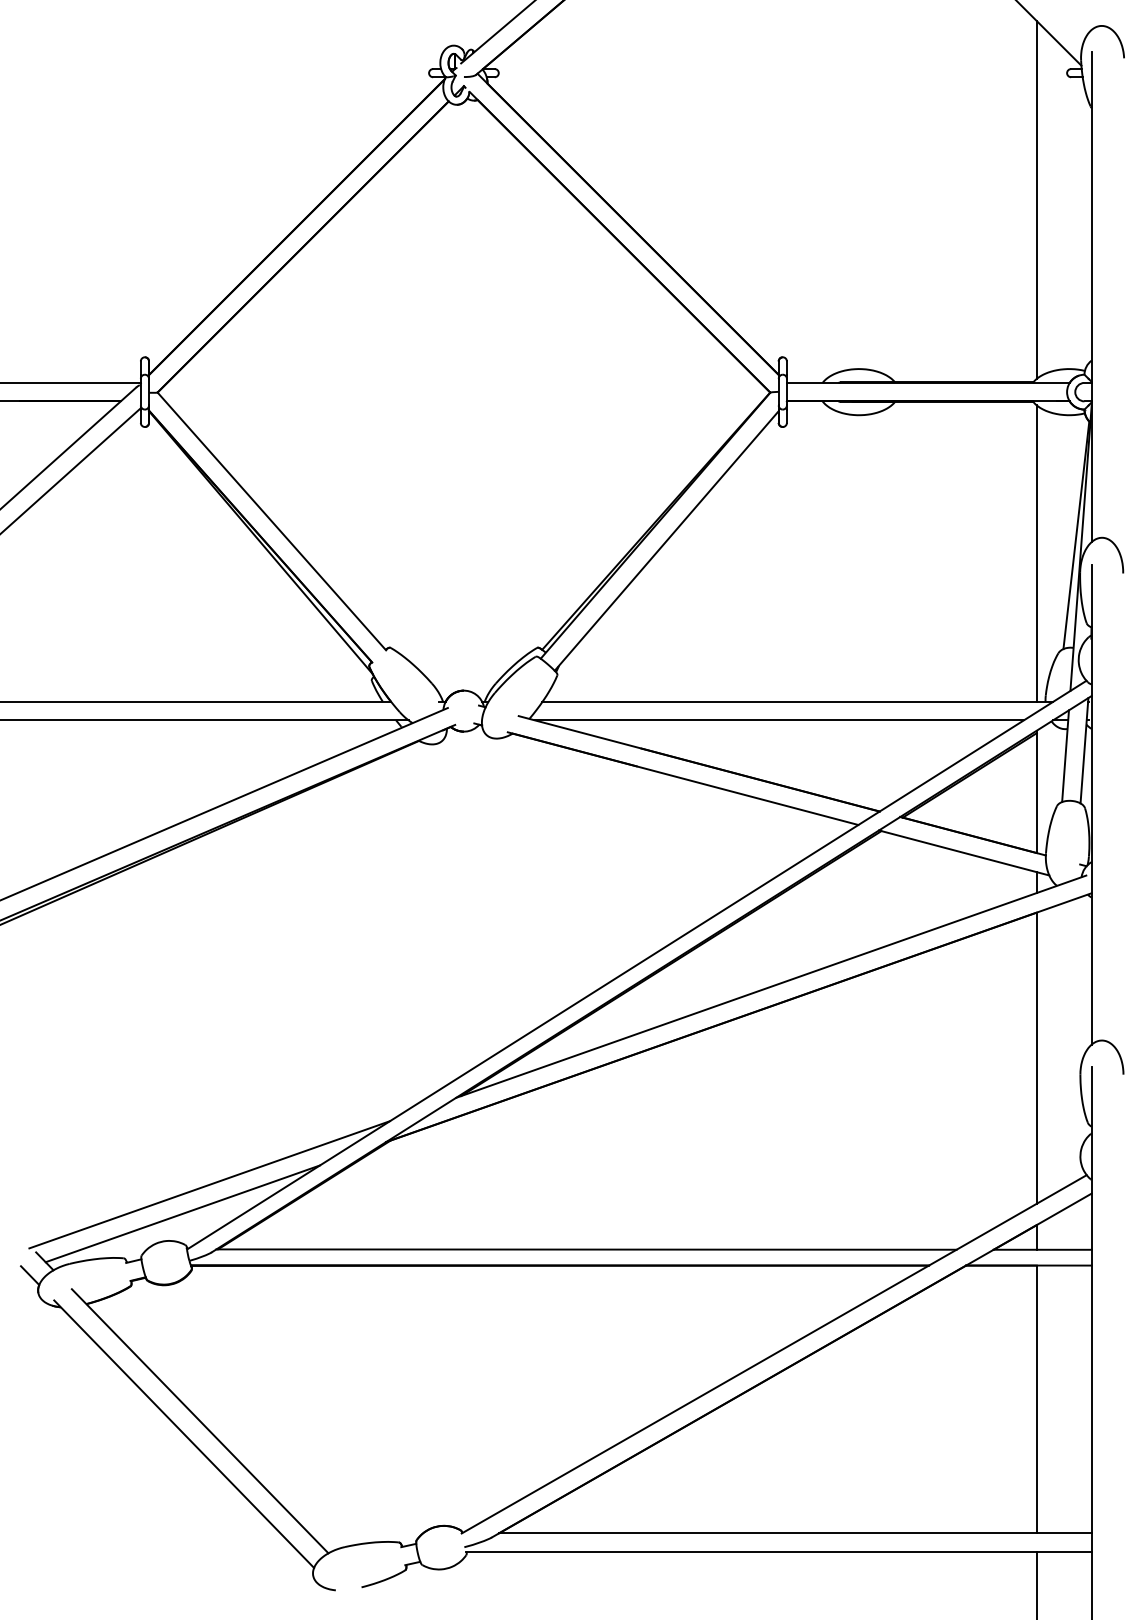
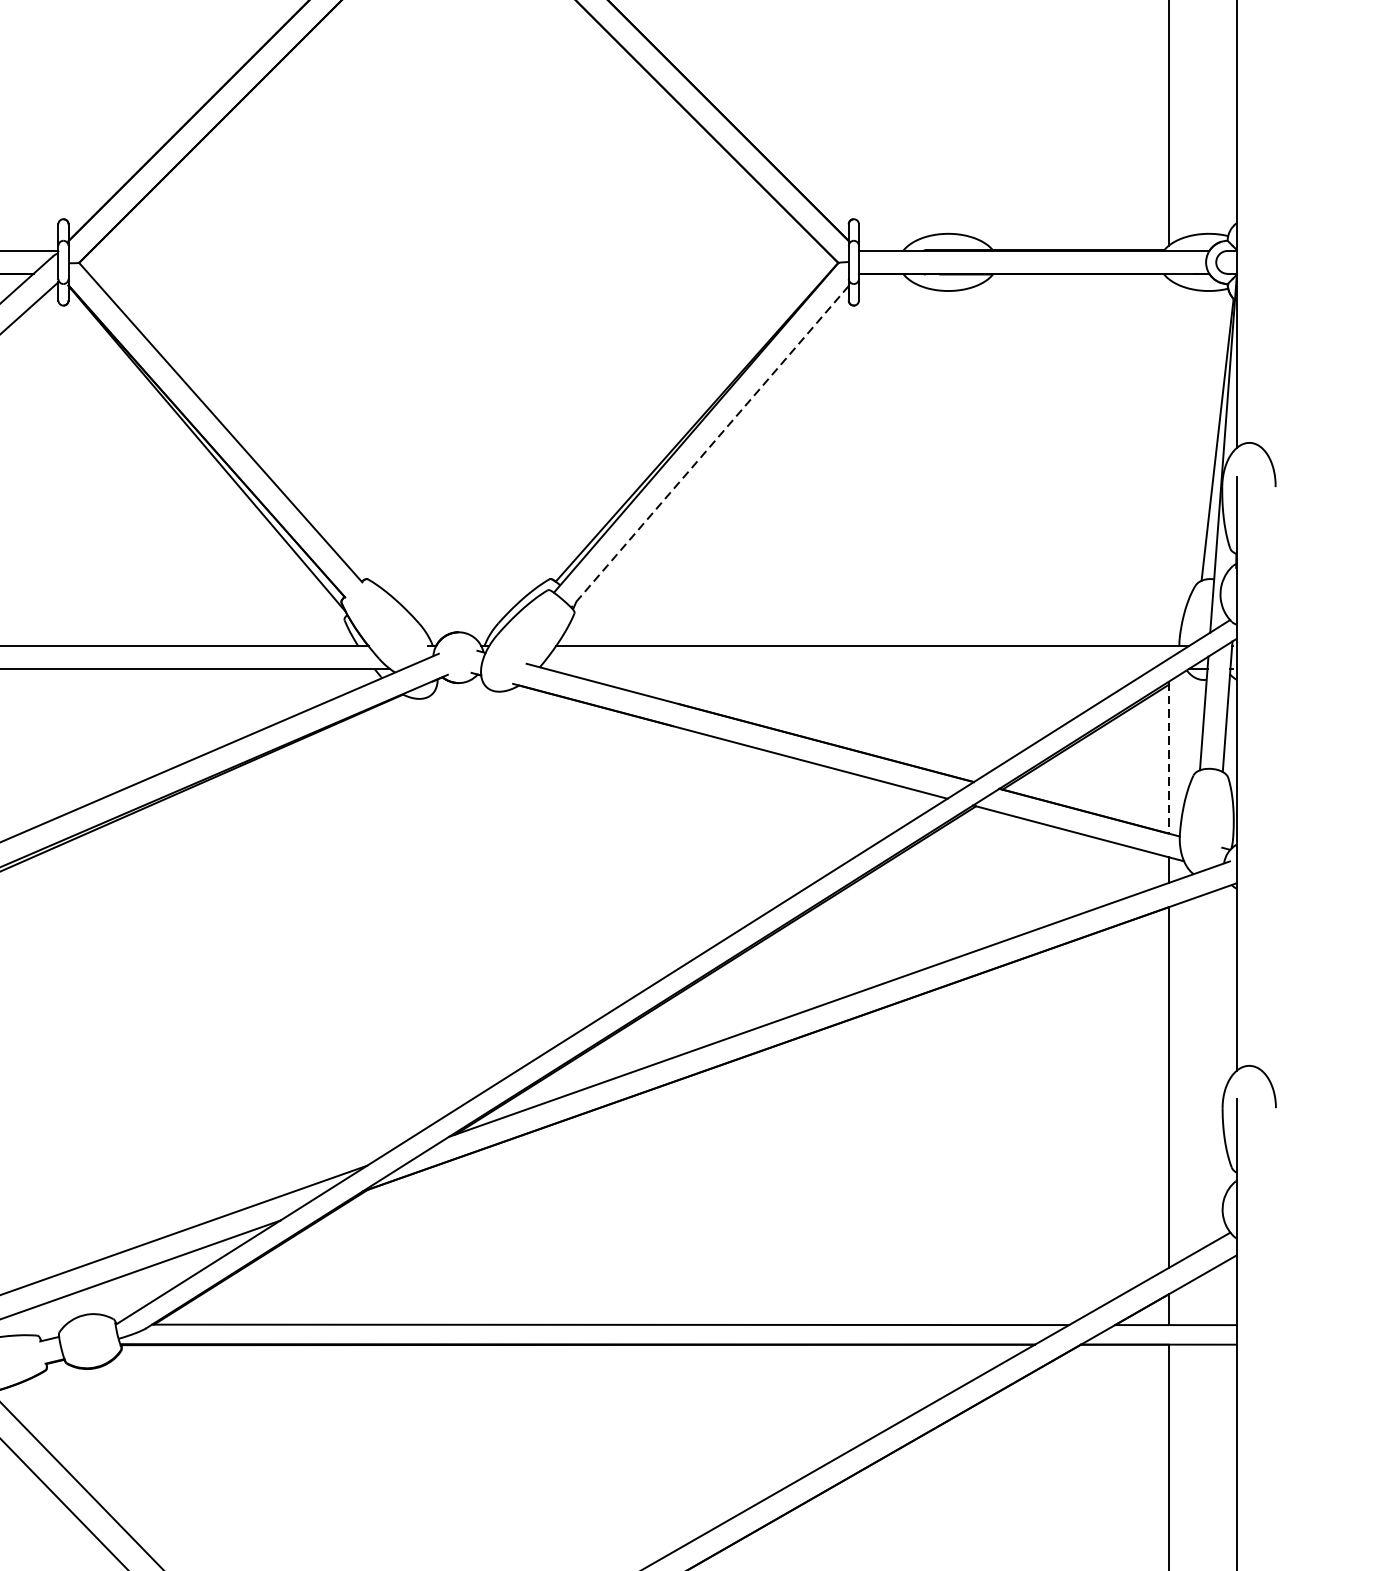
line: (666, 541) -> (709, 447), solid -> dashed
line: (1036, 553) -> (1168, 462), removed
line: (778, 720) -> (848, 669), removed
line: (1036, 792) -> (1168, 758), solid -> dashed

